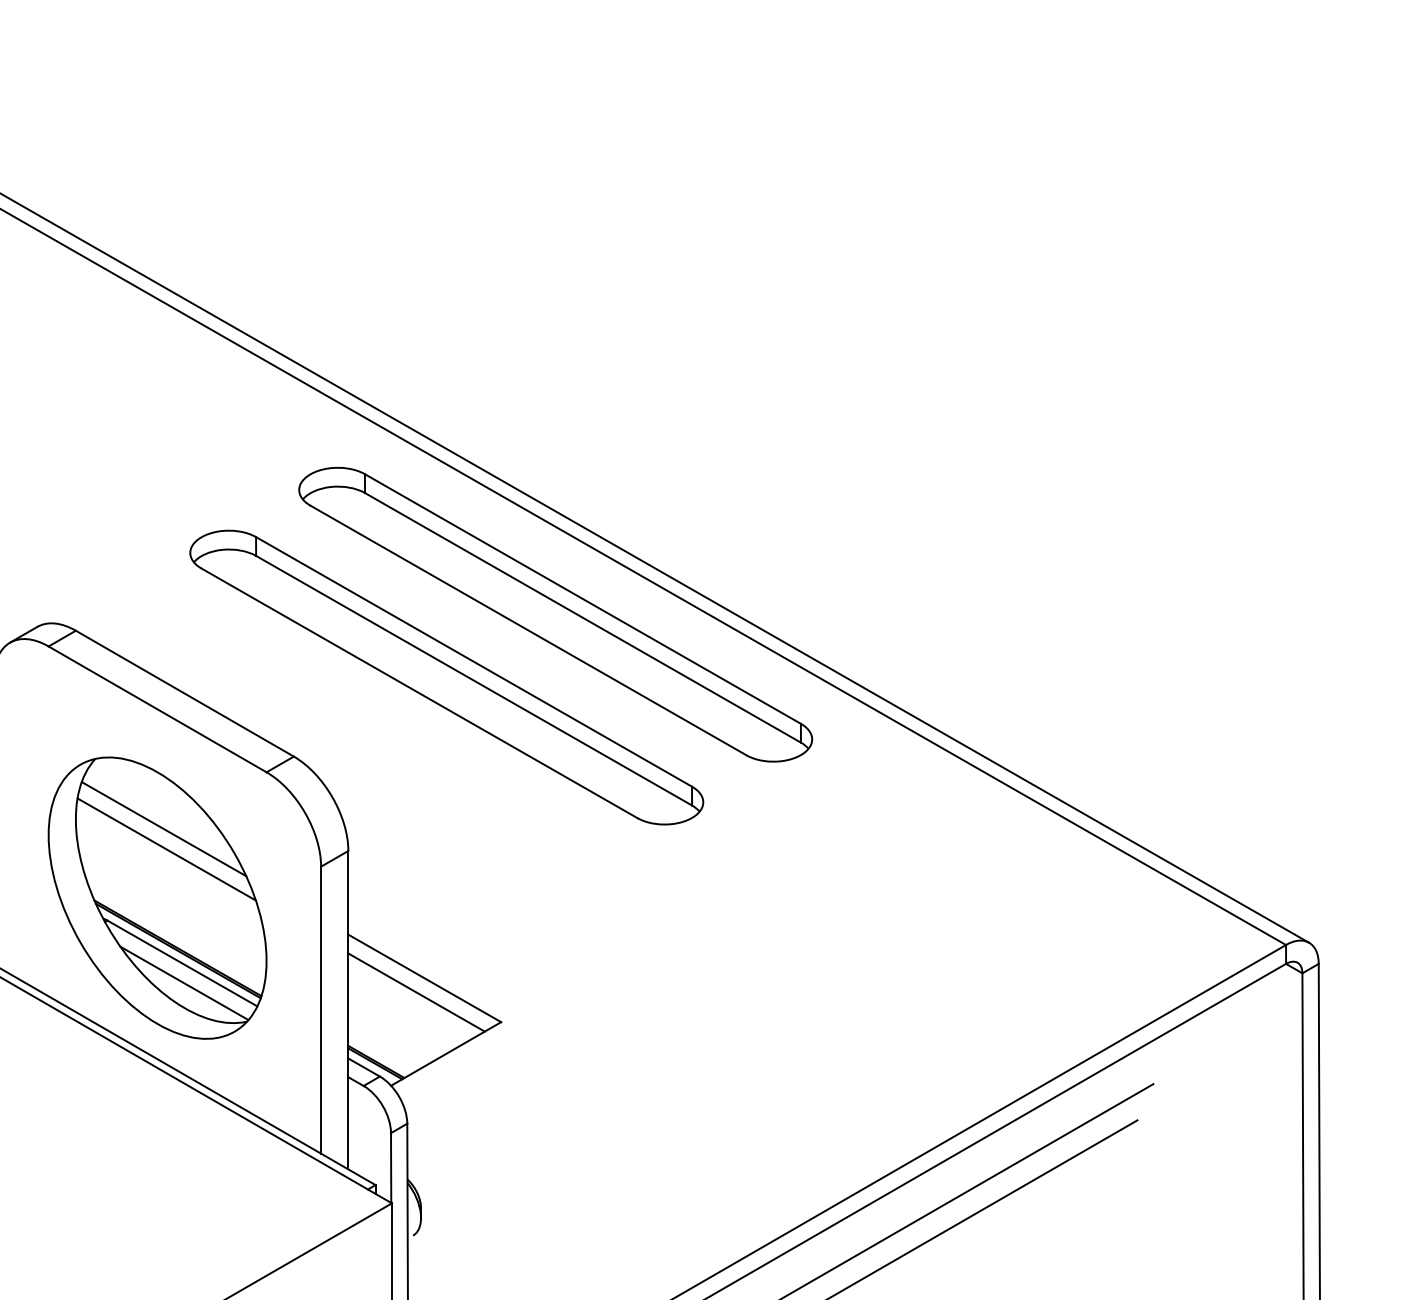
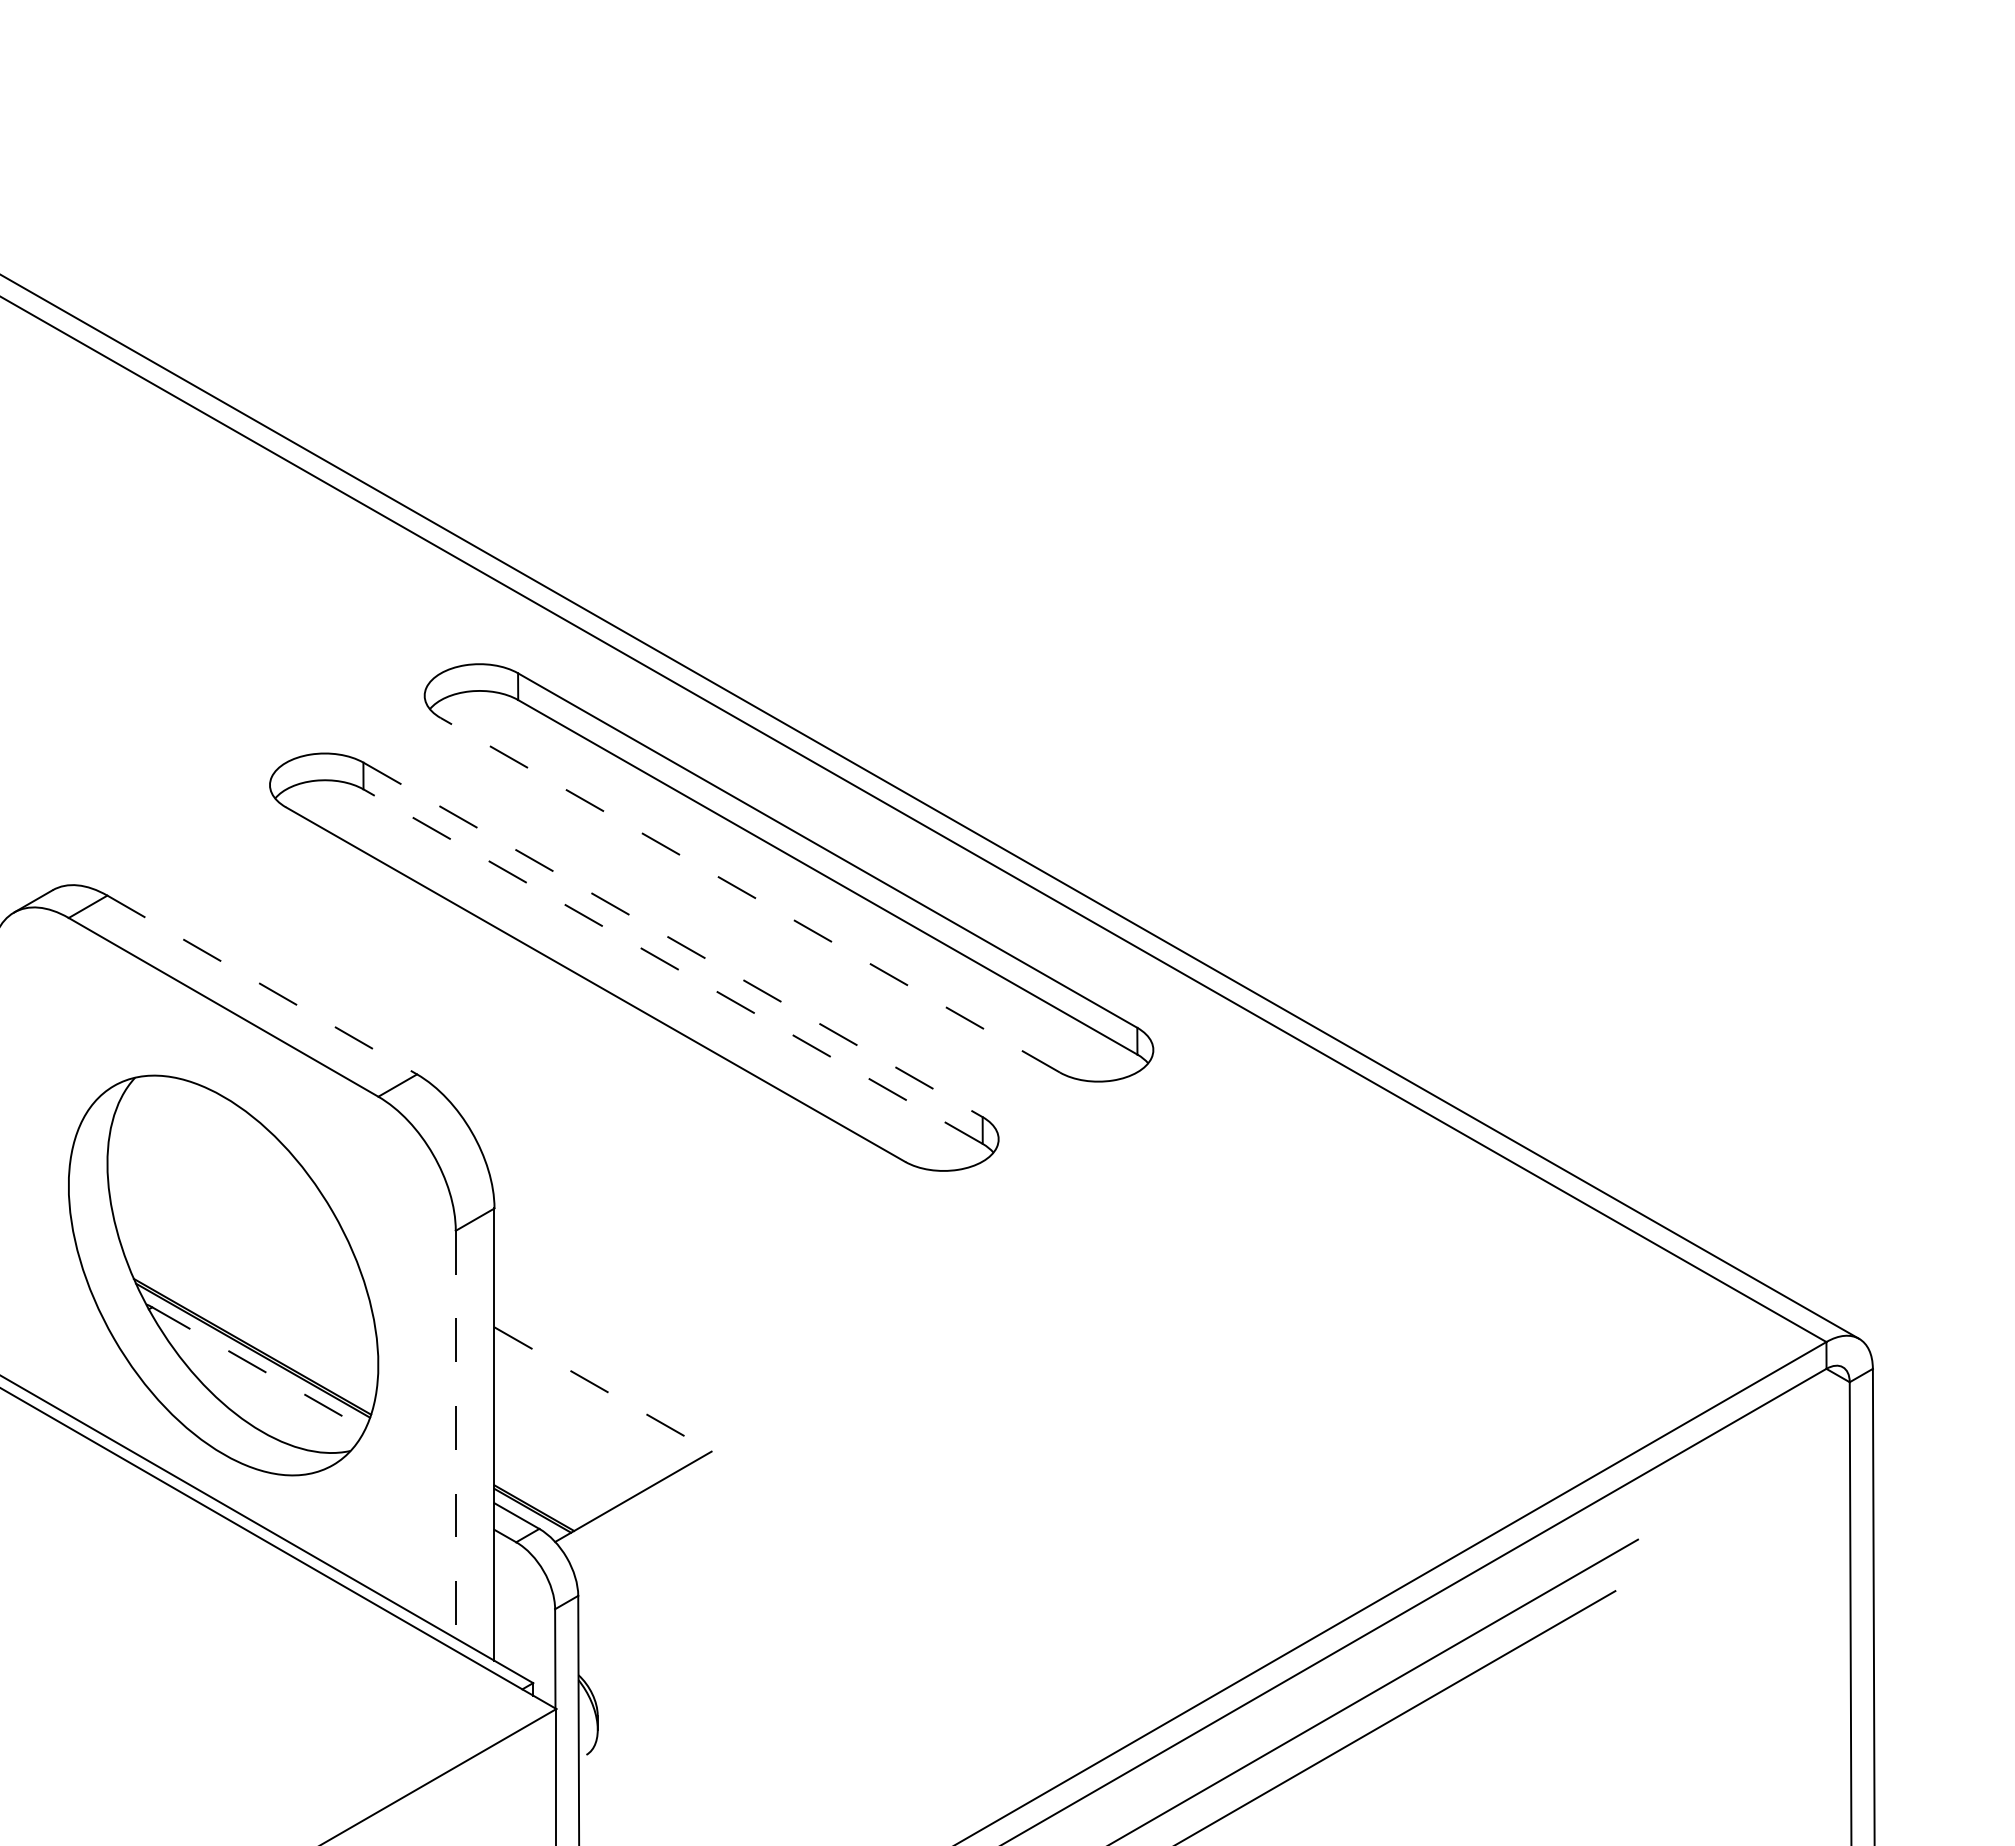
line: (528, 630) -> (750, 895), solid -> dashed
line: (474, 661) -> (673, 939), solid -> dashed
line: (474, 680) -> (673, 966), solid -> dashed
line: (185, 694) -> (262, 985), solid -> dashed
line: (163, 829) -> (232, 1177), removed
line: (166, 848) -> (236, 1205), removed
line: (182, 963) -> (258, 1368), solid -> dashed
line: (425, 978) -> (603, 1389), solid -> dashed
line: (184, 983) -> (261, 1396), removed
line: (416, 992) -> (591, 1409), removed
line: (320, 1010) -> (455, 1434), solid -> dashed

